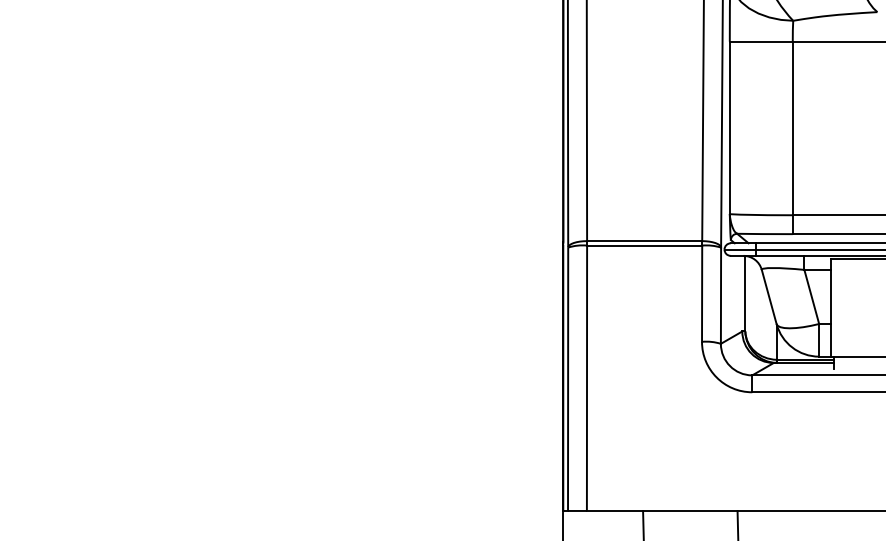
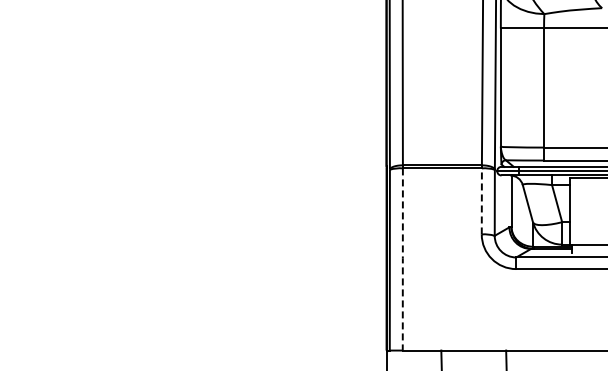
line: (701, 292) -> (481, 200), solid -> dashed
line: (586, 376) -> (402, 258), solid -> dashed

